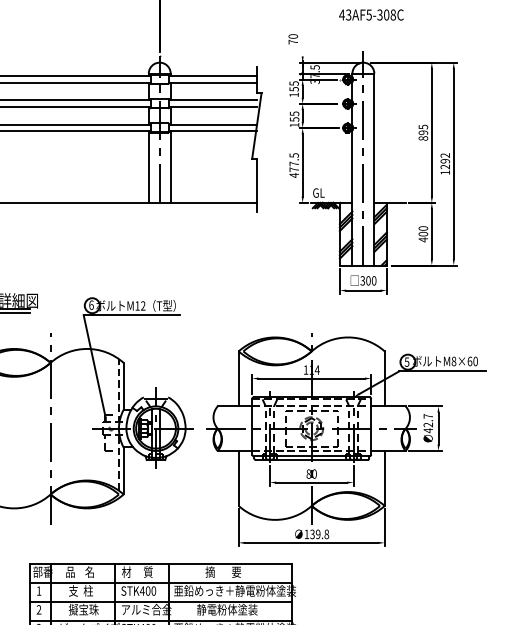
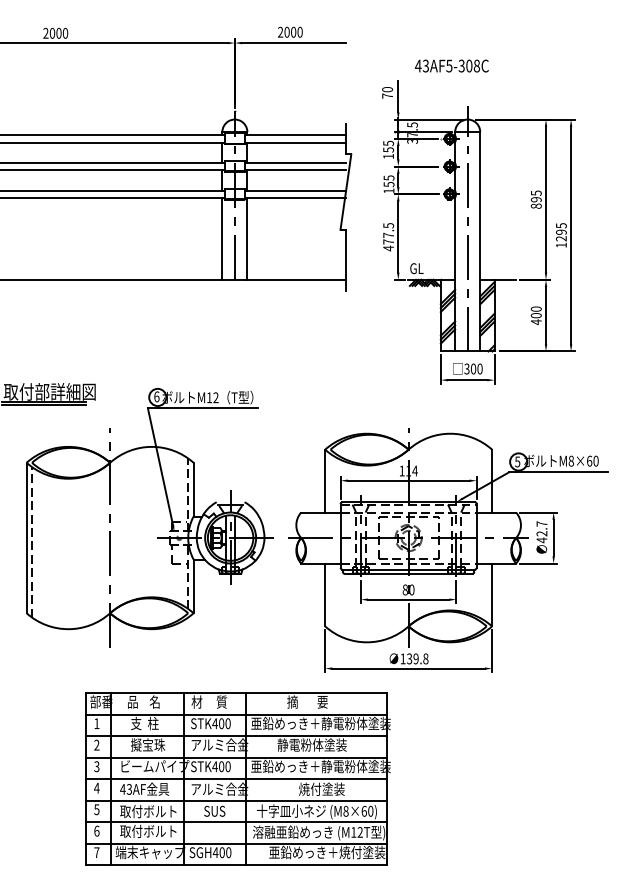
text: (371, 14) -> (451, 65), moved
line: (302, 42) -> (398, 96), added
text: (445, 155) -> (561, 225), 1292 -> 1295

